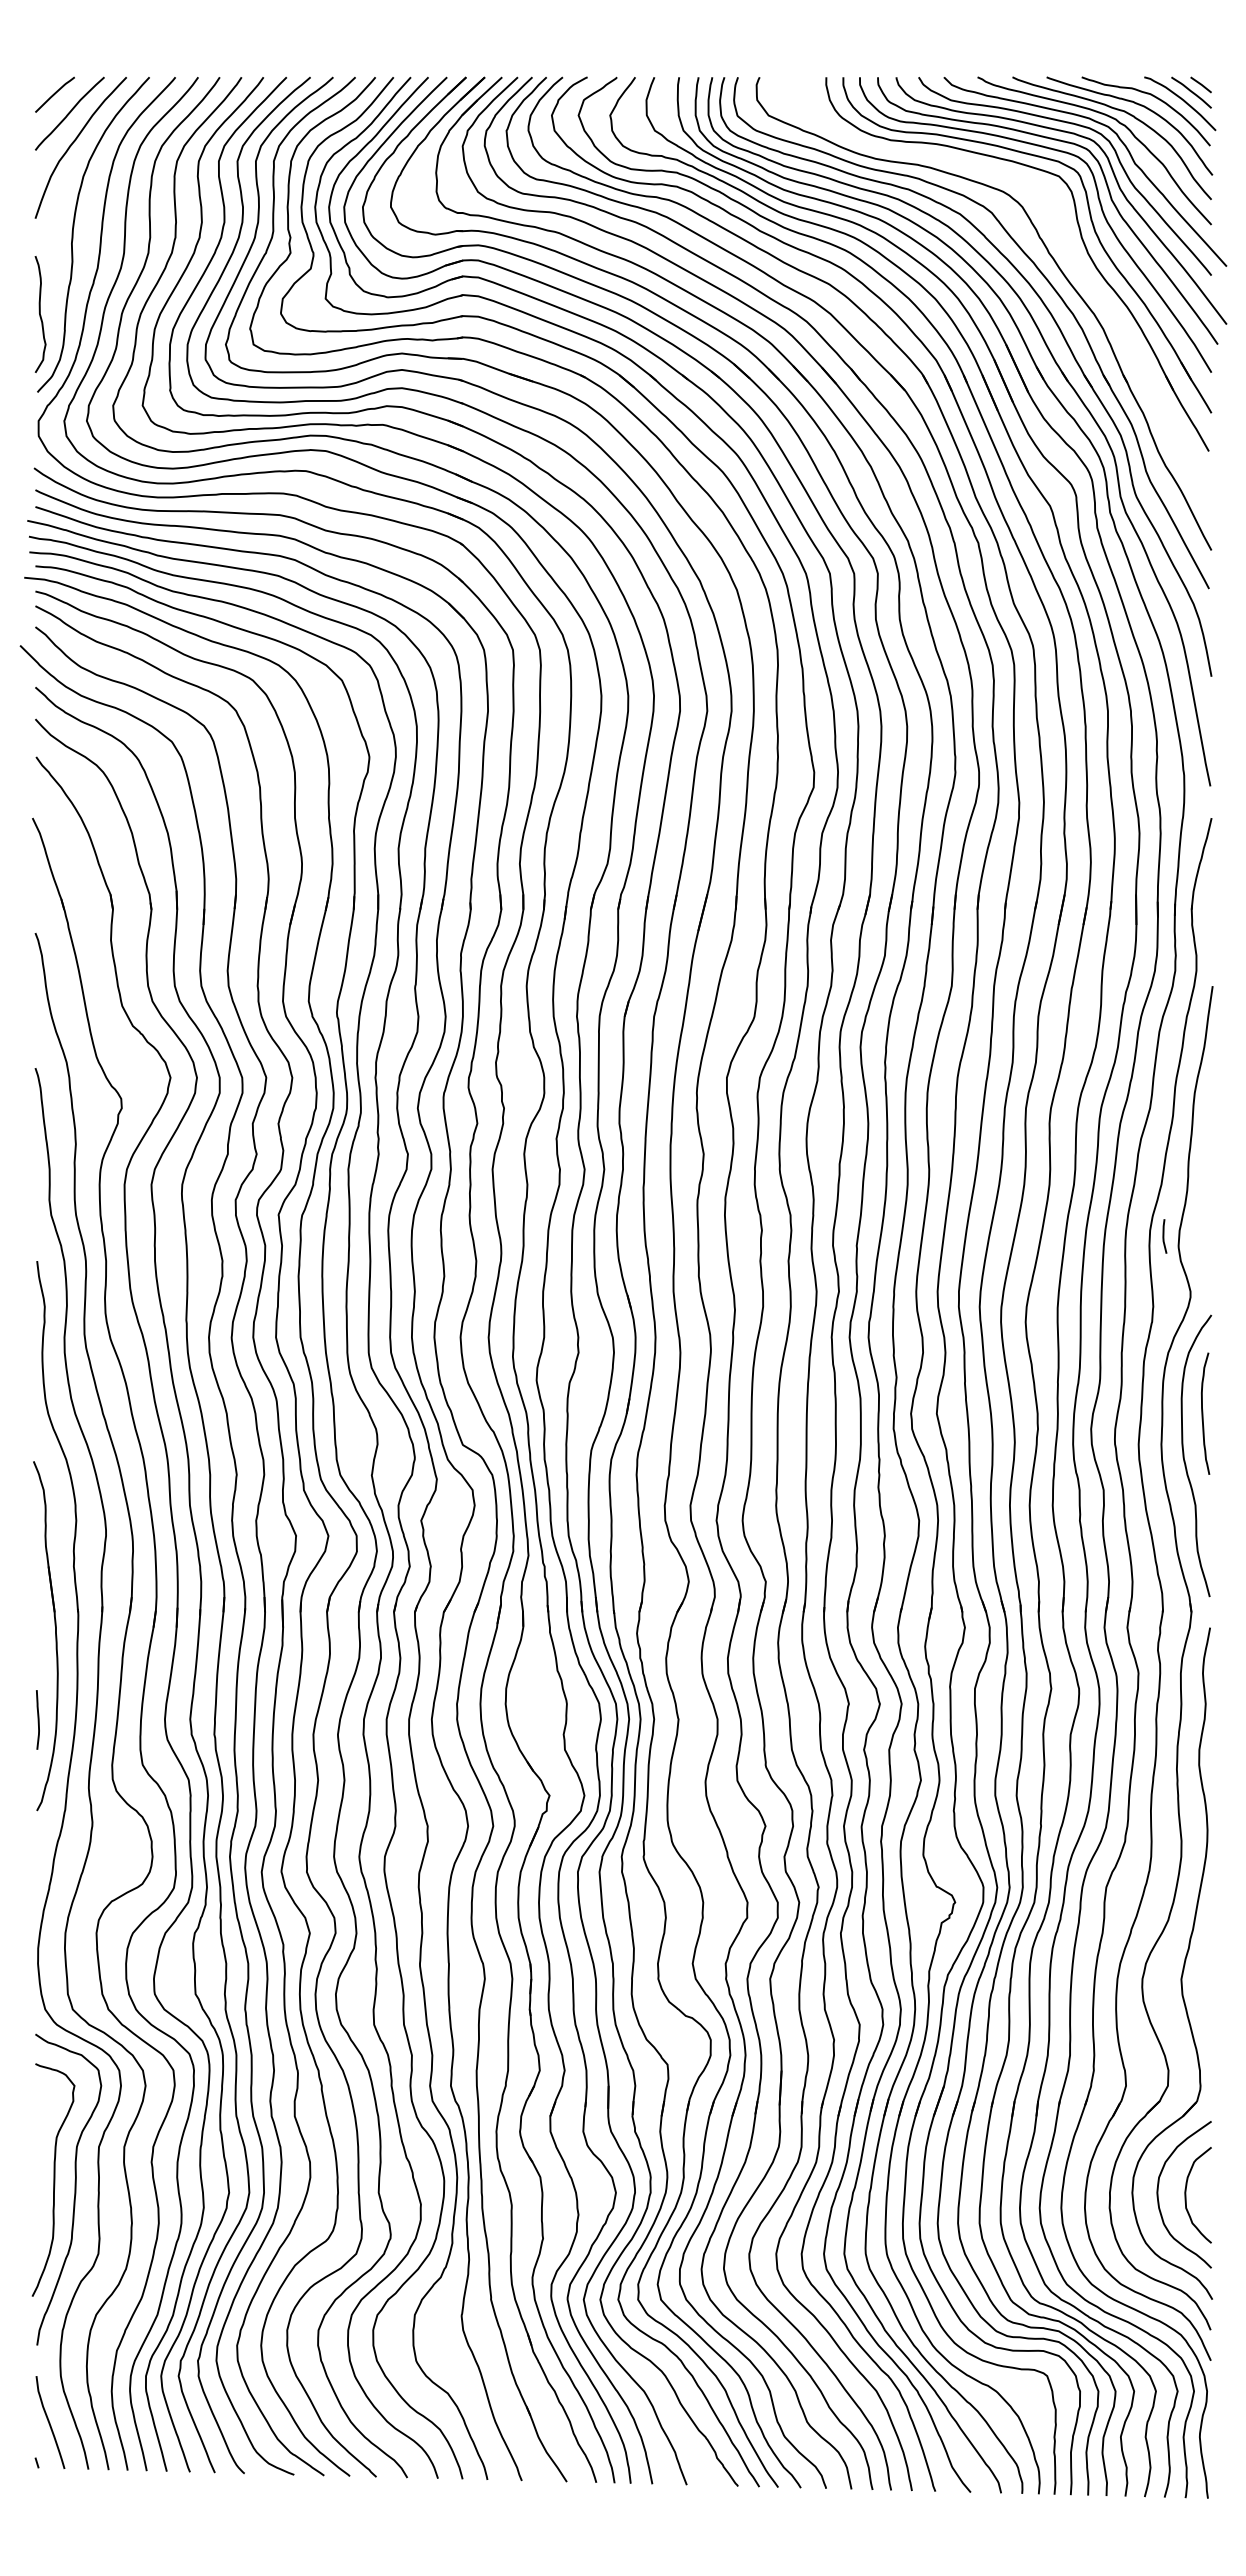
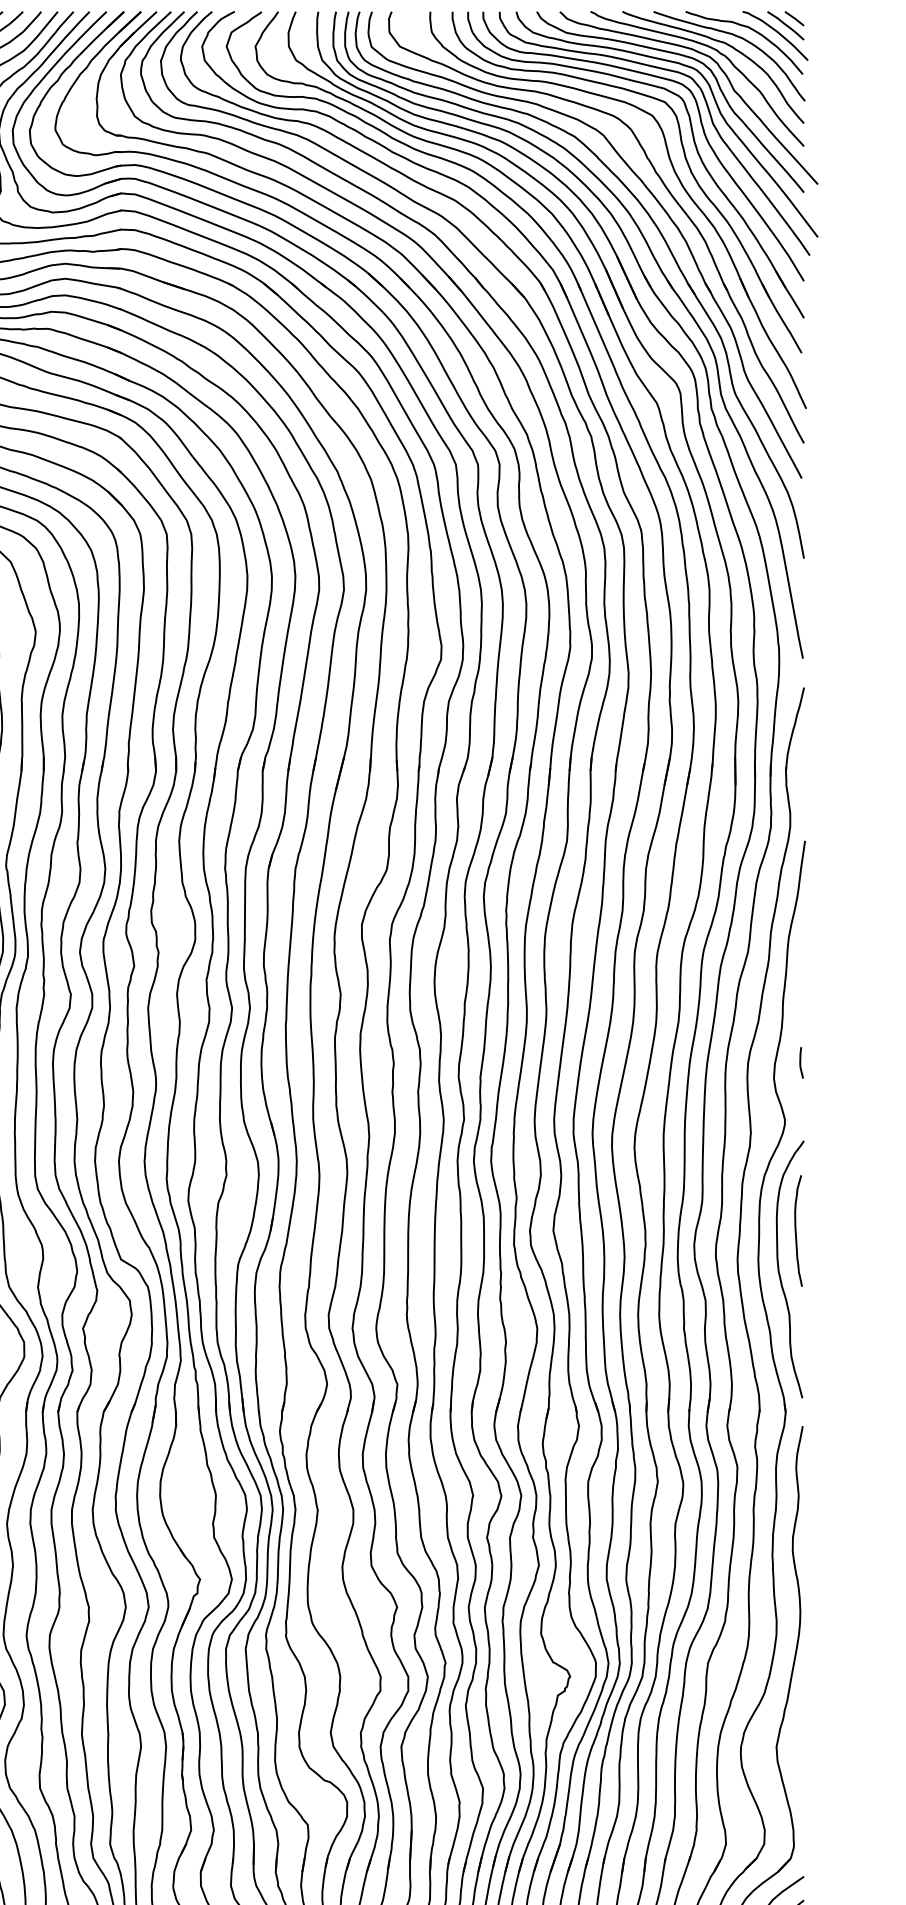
part: (1069, 254) -> (674, 173), added
line: (1164, 1236) -> (801, 1062), moved

